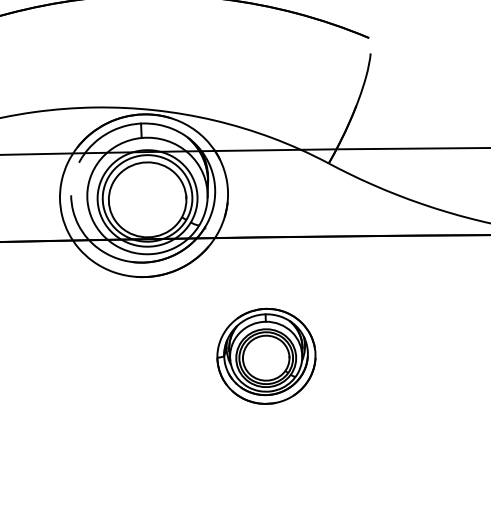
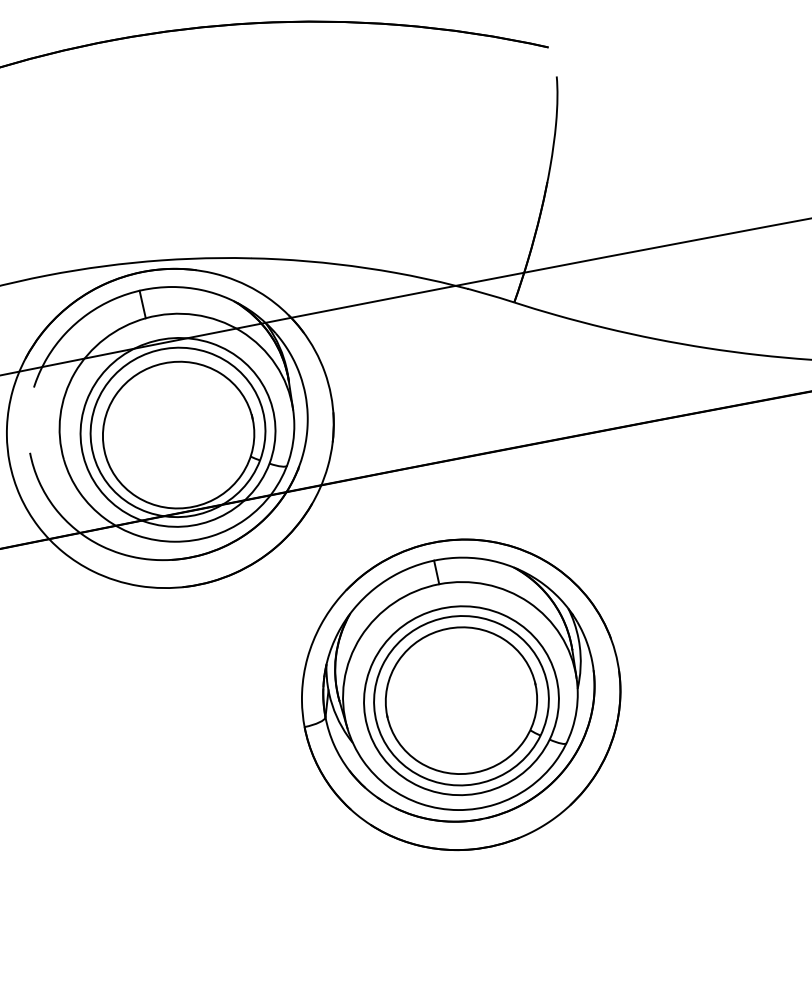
part: (266, 356) -> (461, 695), size x1.67

